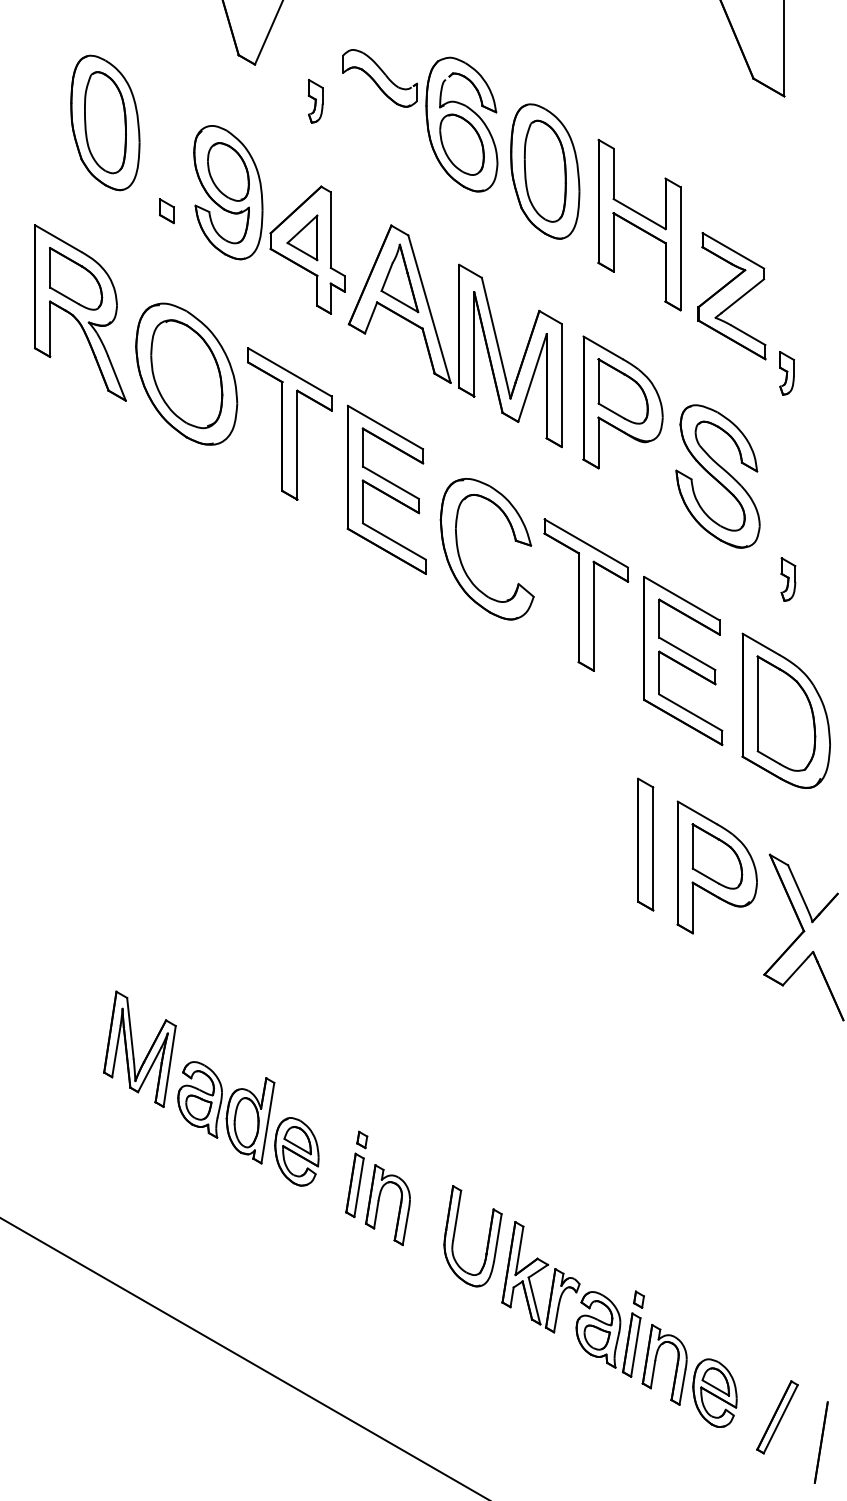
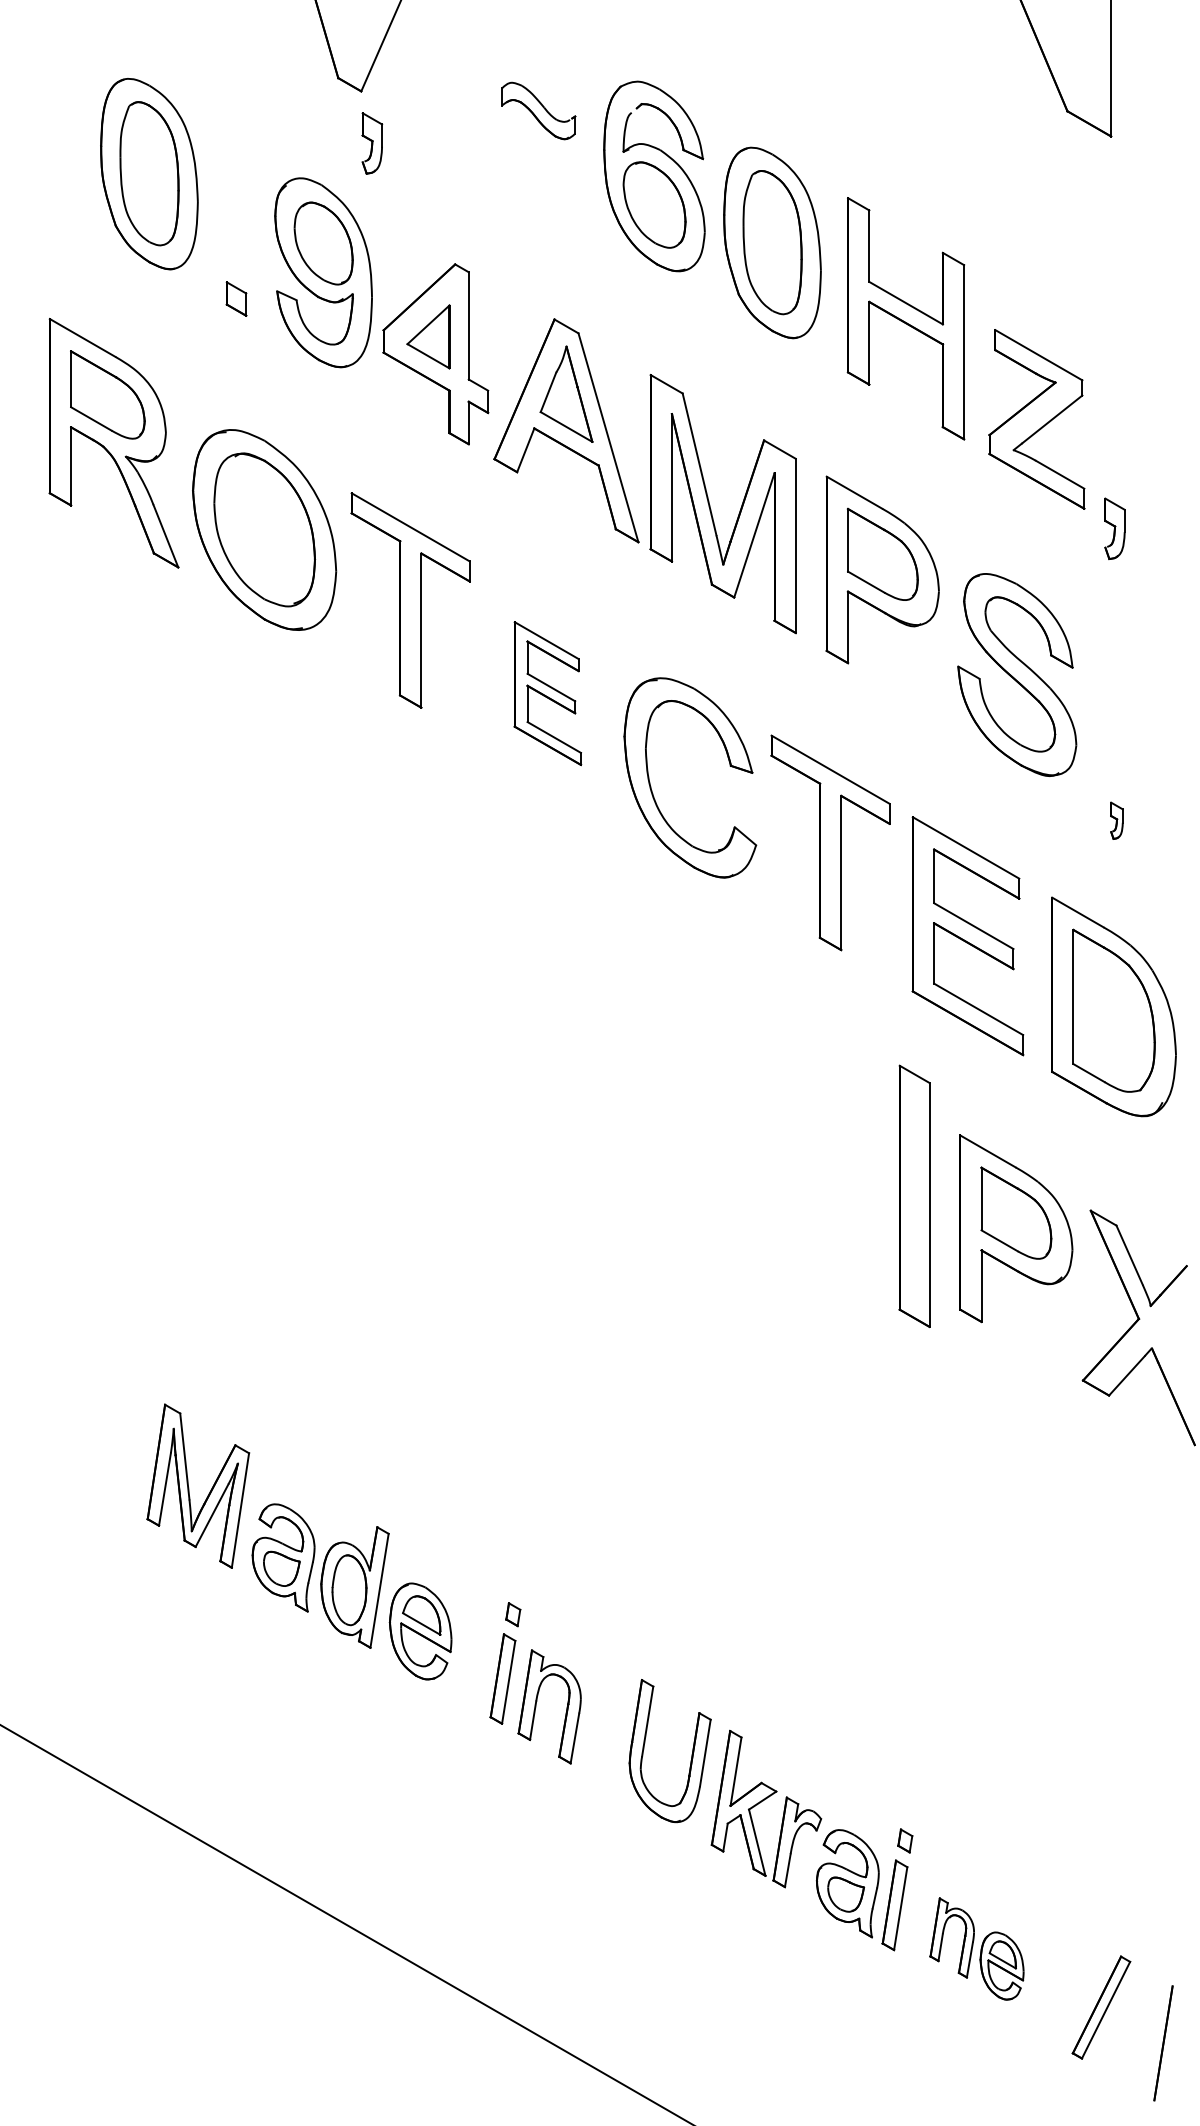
part: (380, 78) -> (539, 111), size x0.7
part: (315, 101) -> (371, 143), moved
part: (386, 489) -> (547, 693), size x0.6
part: (788, 579) -> (1117, 820), size x0.6
part: (645, 844) -> (914, 1196), size x1.4
part: (689, 1375) -> (976, 1948), size x0.7

